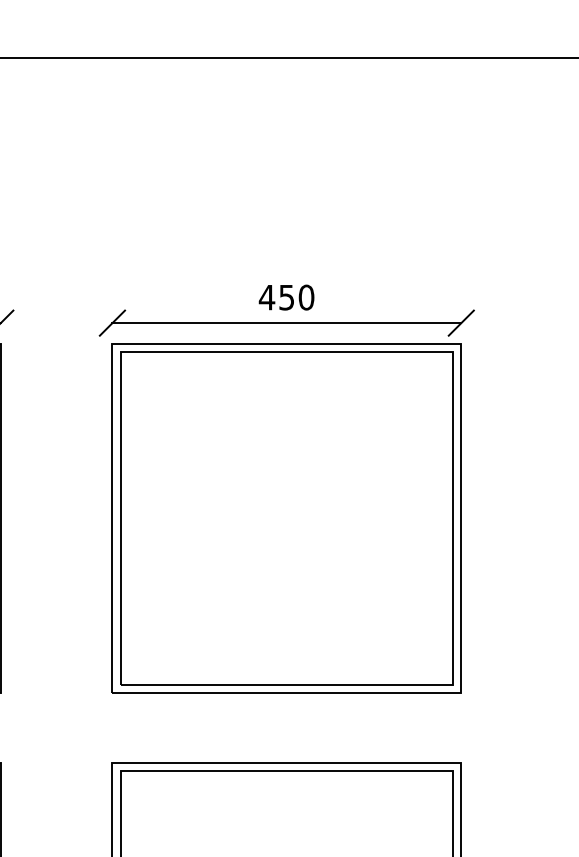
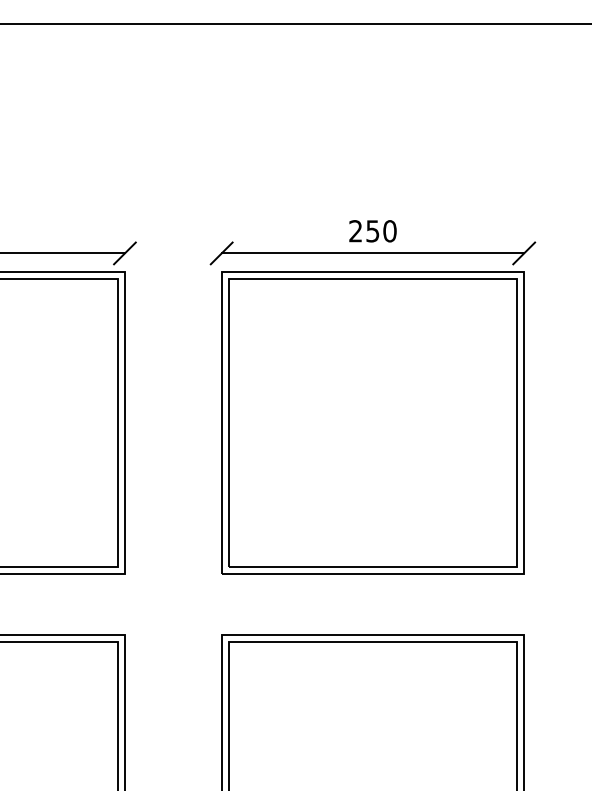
text: (266, 297) -> (355, 231), 450 -> 250

